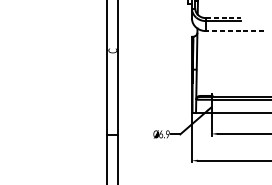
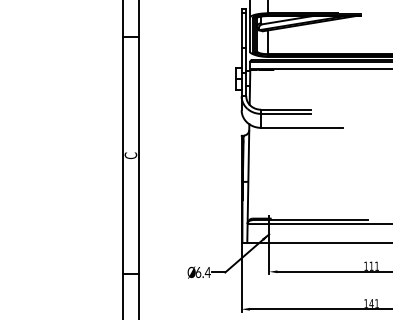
line: (223, 17) -> (285, 109), dashed -> solid
line: (234, 30) -> (301, 127), dashed -> solid
text: (167, 133) -> (207, 271), 6.9 -> 6.4

